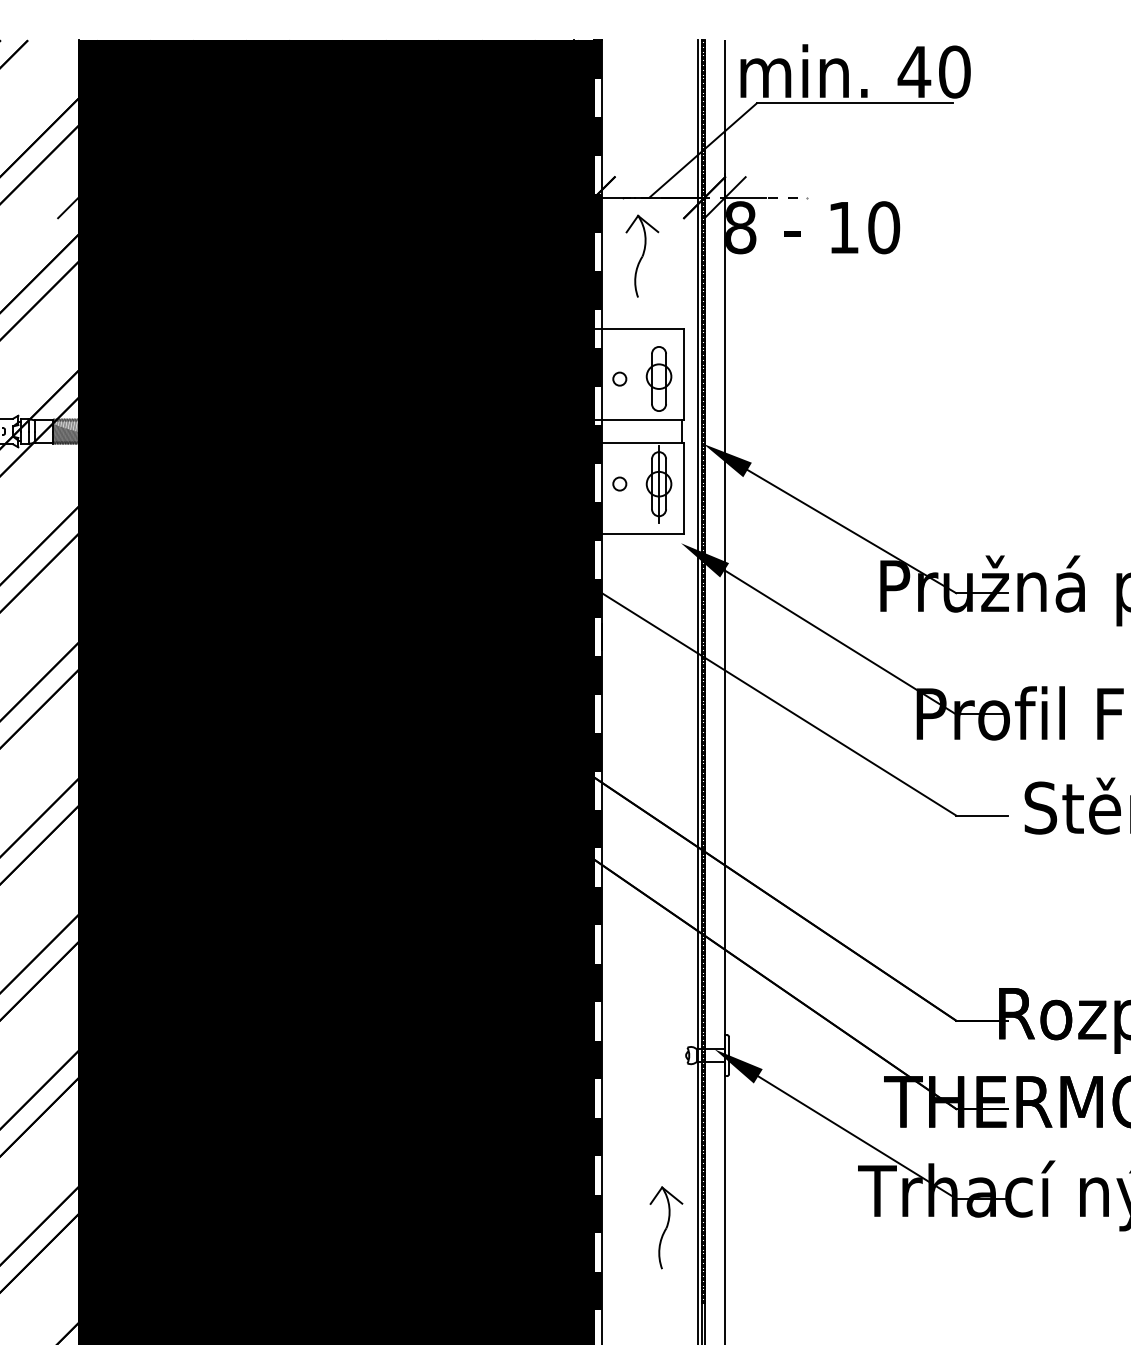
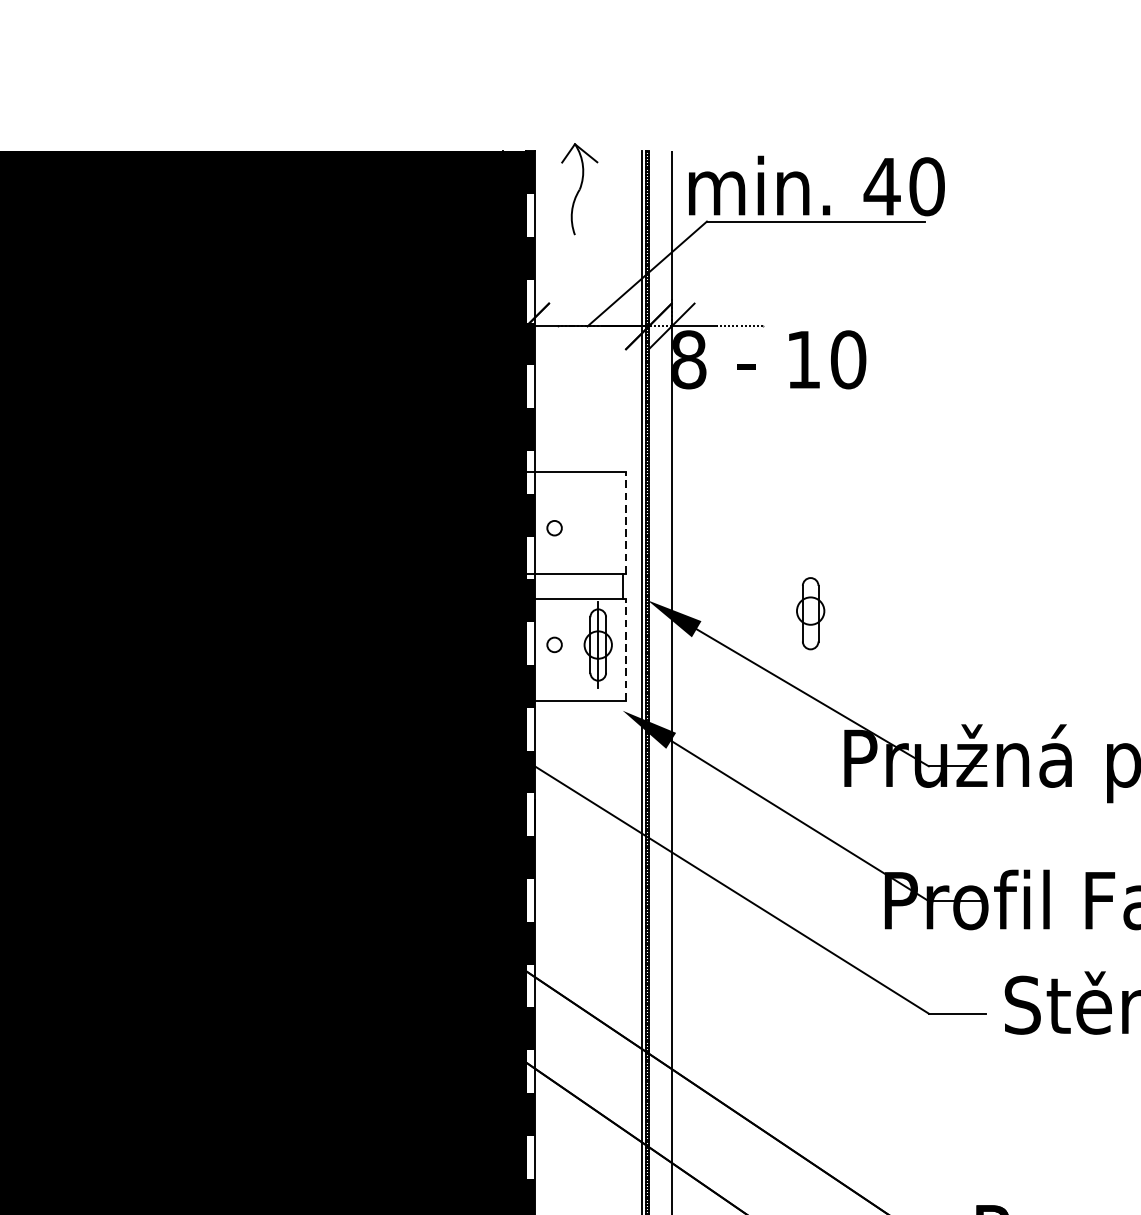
part: (642, 255) -> (579, 188), moved
line: (684, 374) -> (626, 523), solid -> dashed
part: (658, 378) -> (810, 613), moved
line: (684, 488) -> (626, 649), solid -> dashed

